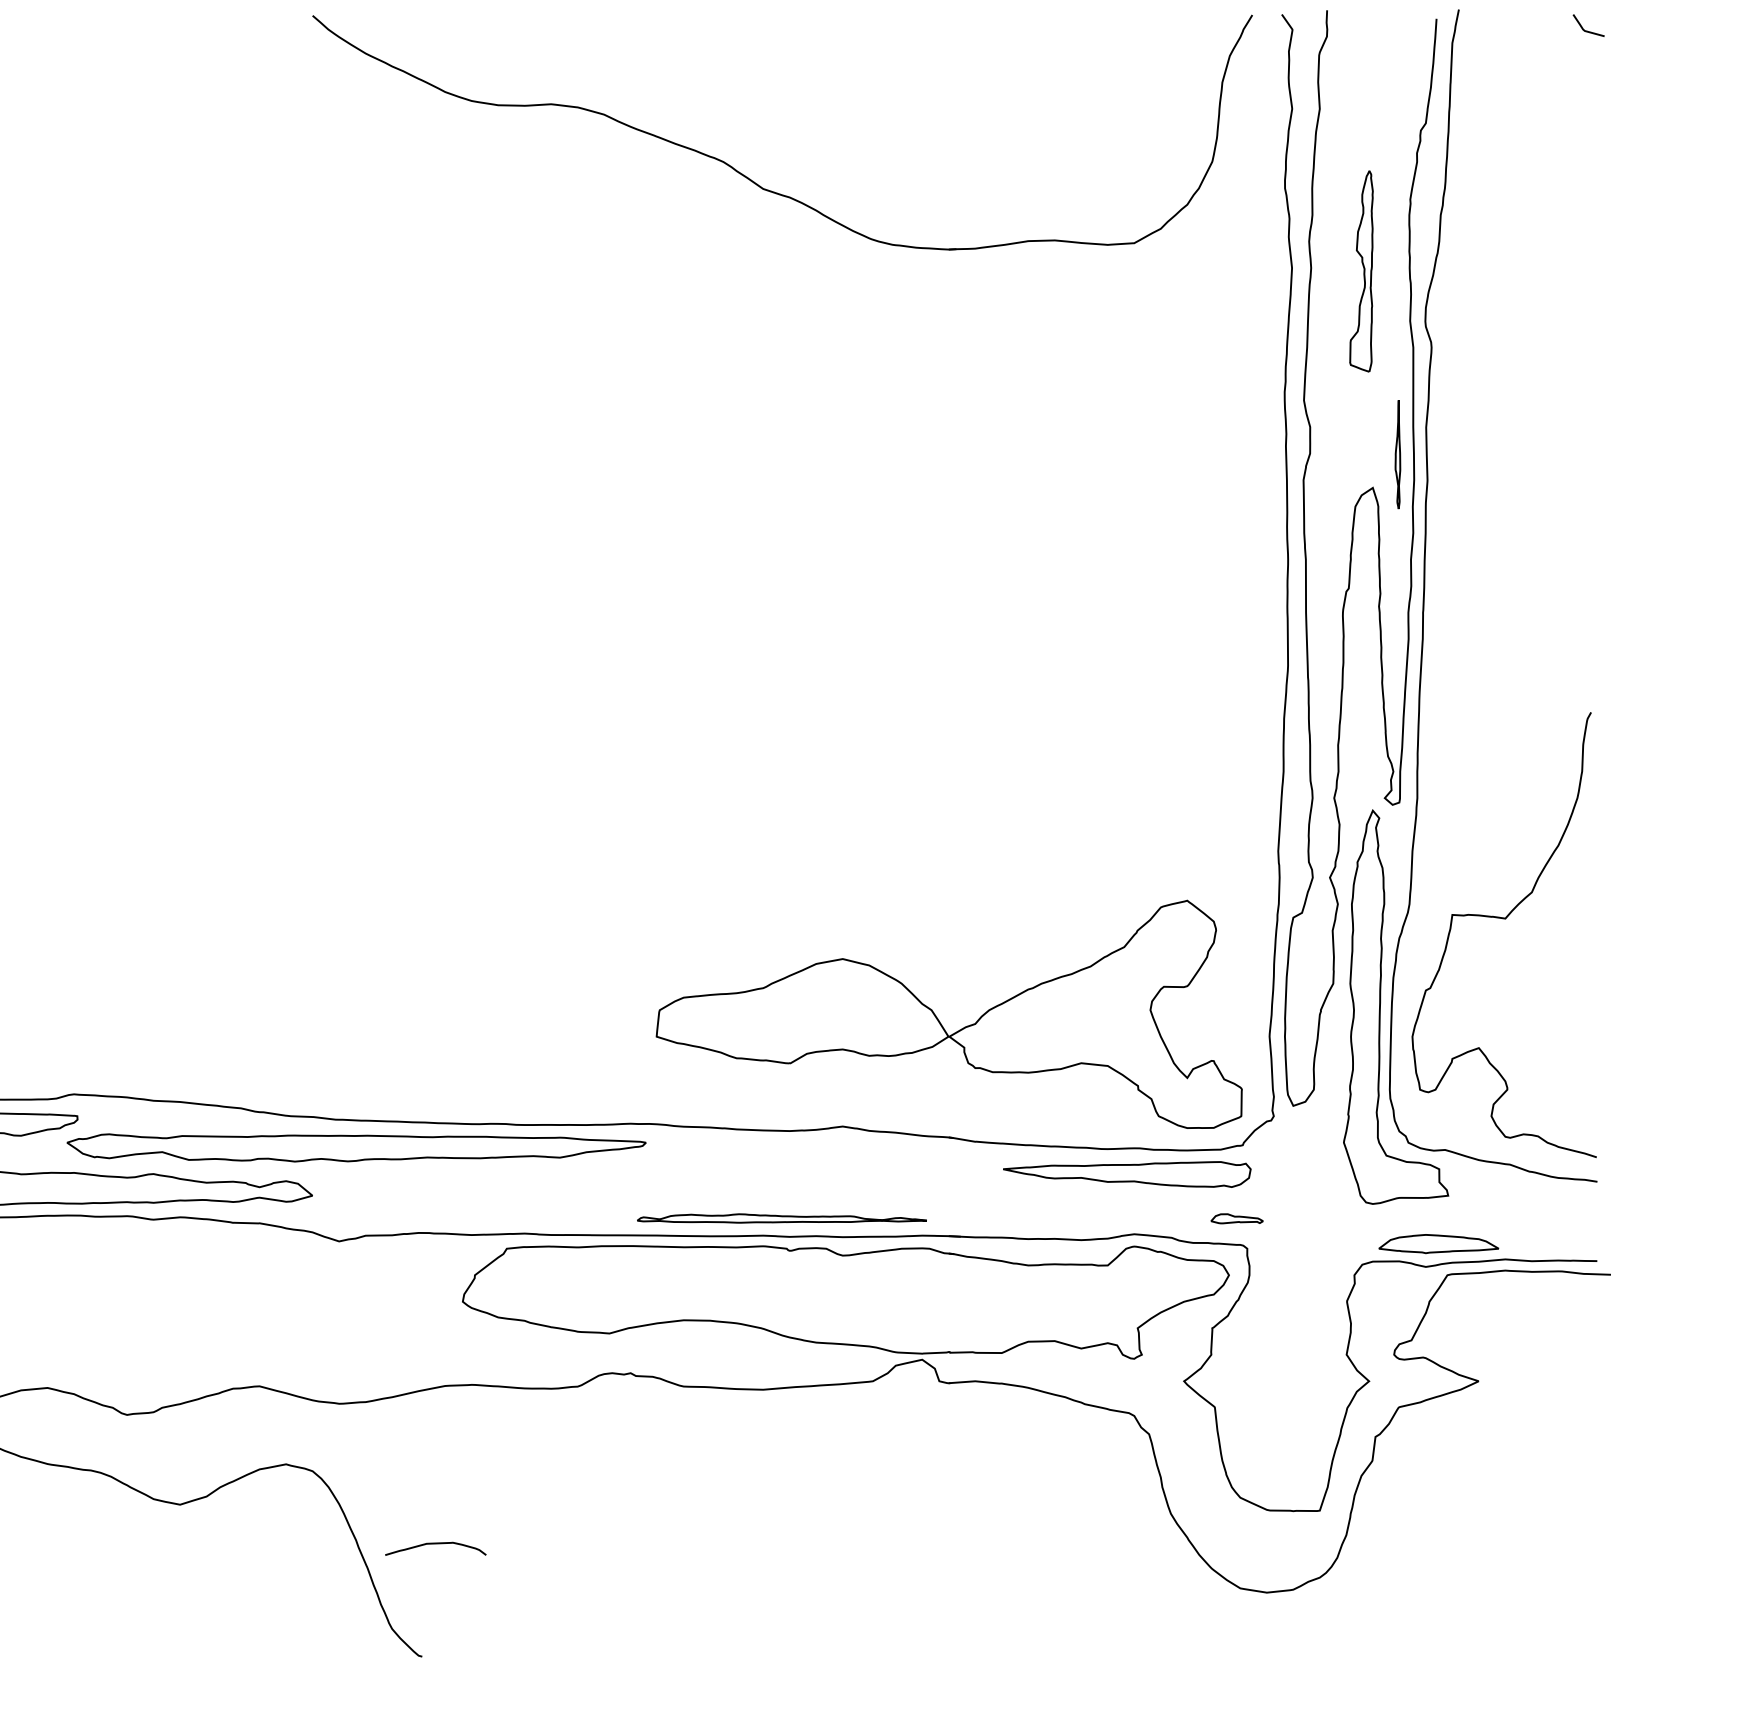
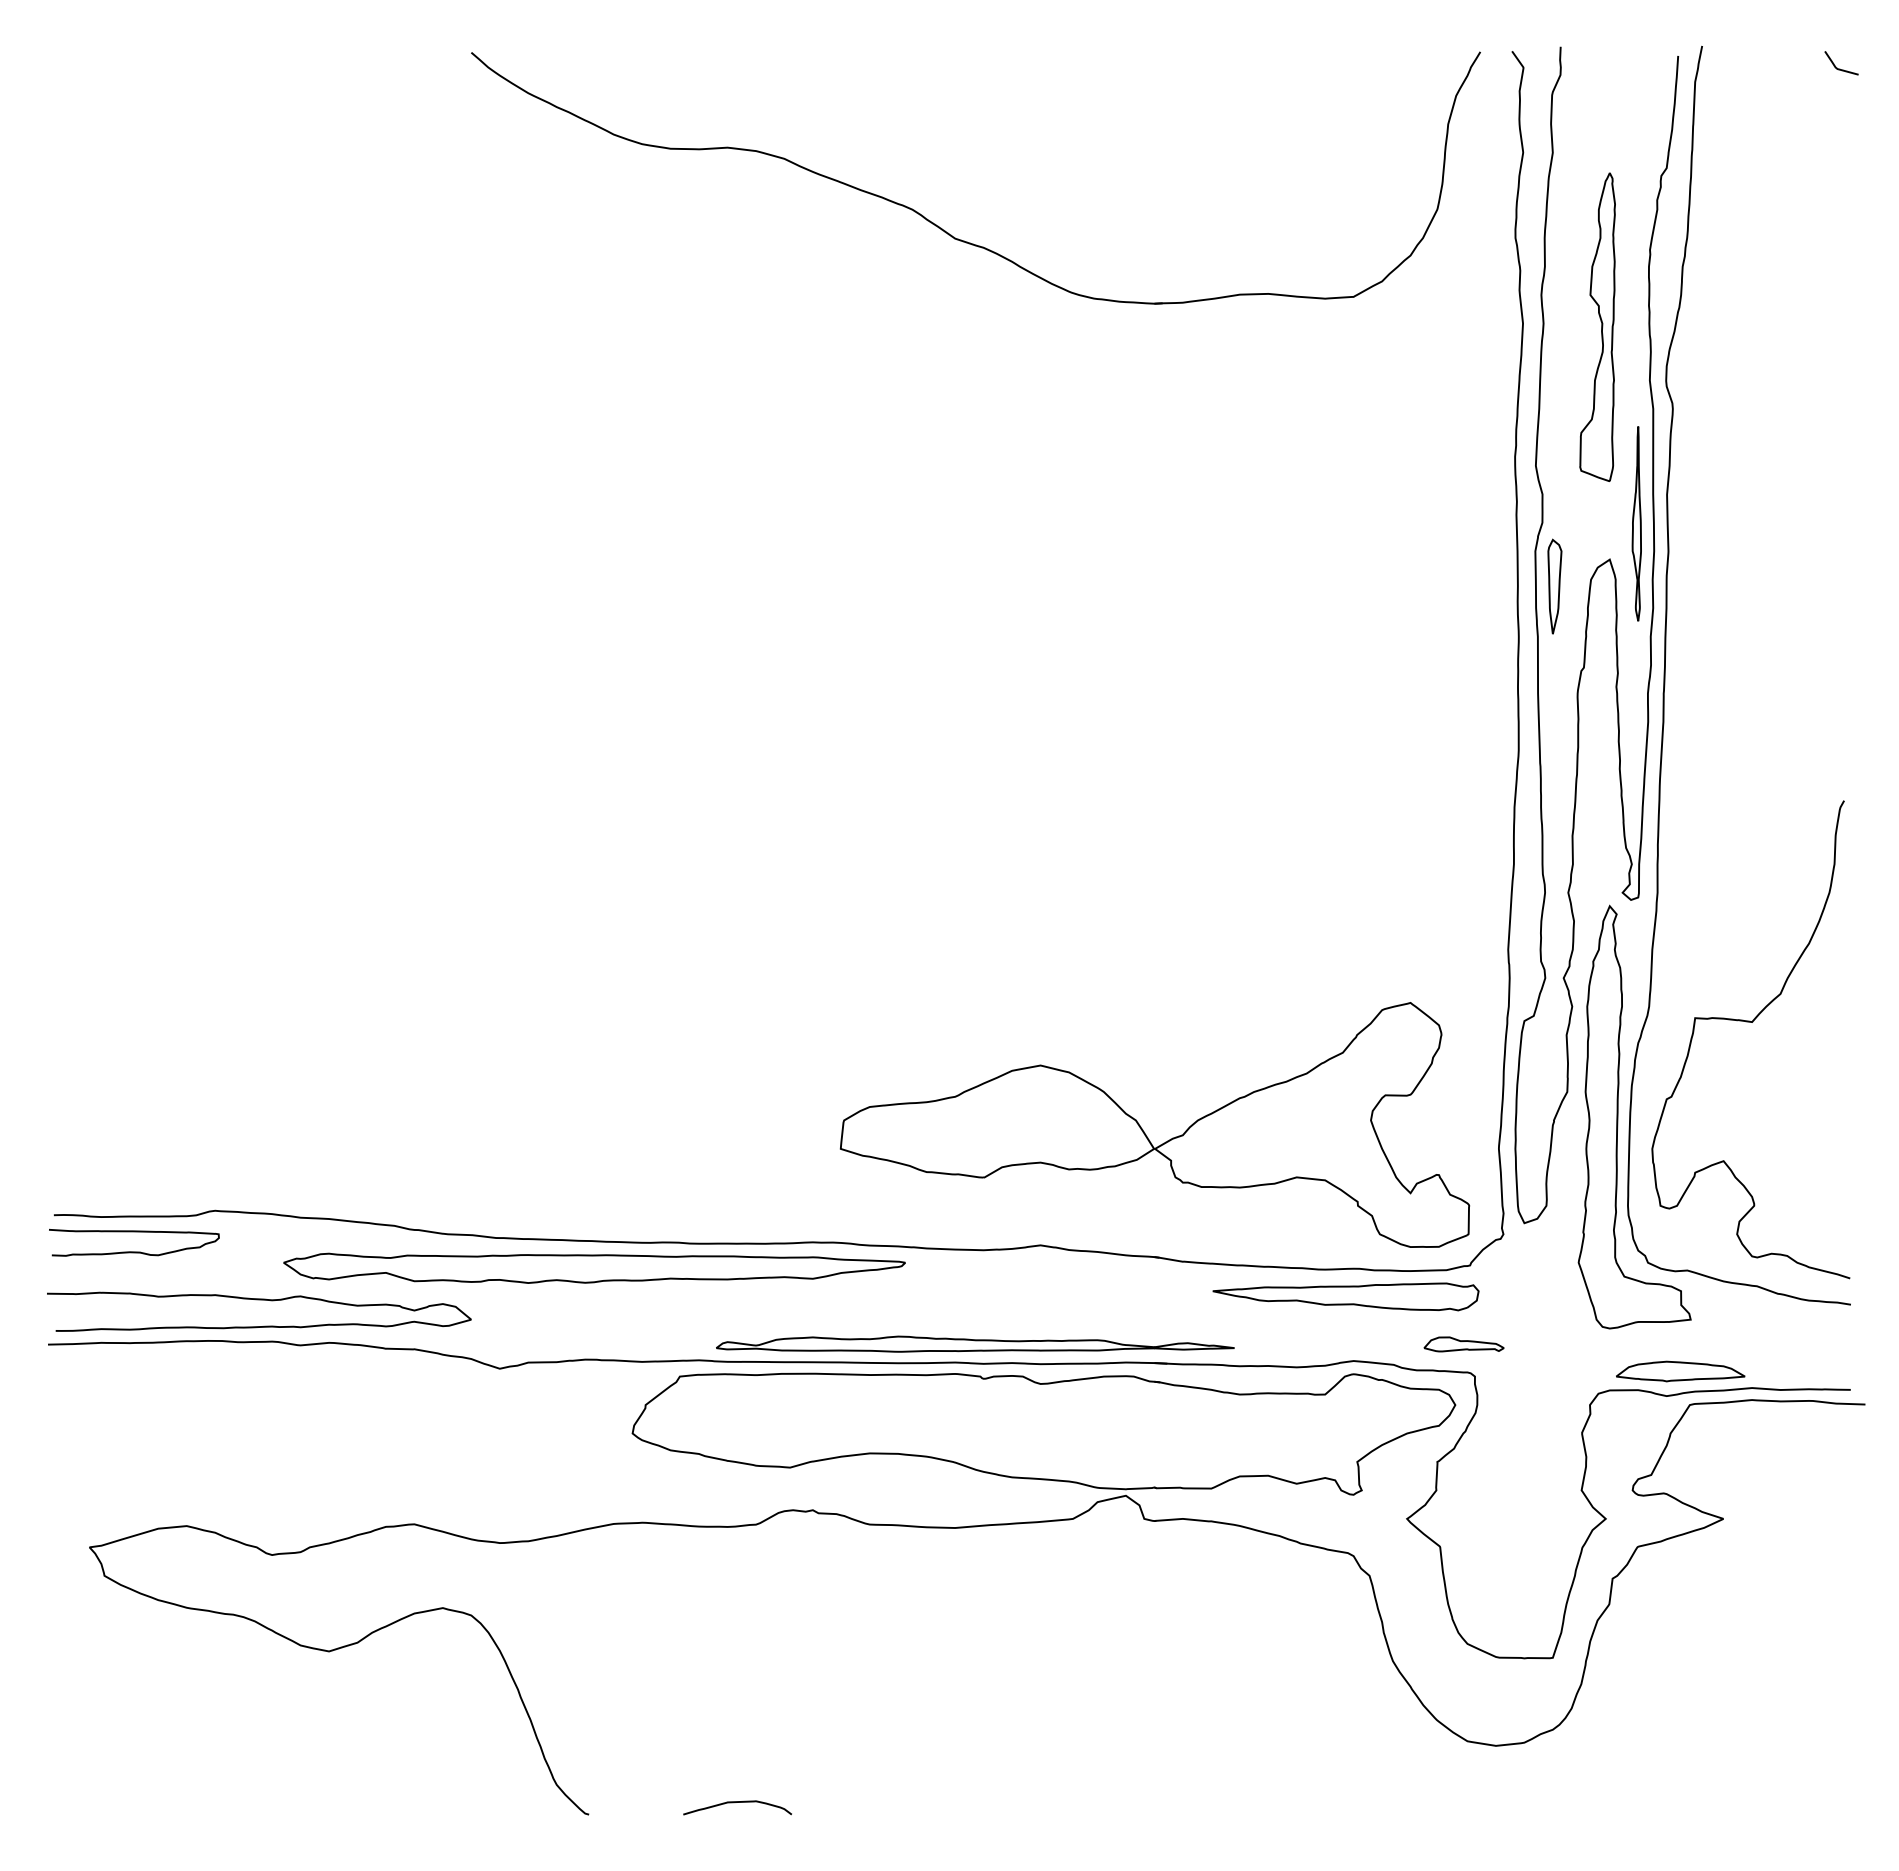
part: (1361, 270) -> (1597, 326), size x1.43
part: (1397, 454) -> (1636, 523), size x1.67
part: (1321, 512) -> (1554, 586), added
part: (356, 1147) -> (594, 1267), moved
part: (782, 1217) -> (975, 1343), size x1.67
part: (1236, 1218) -> (1463, 1344), size x1.43
curve: (435, 1543) -> (737, 1802), moved

